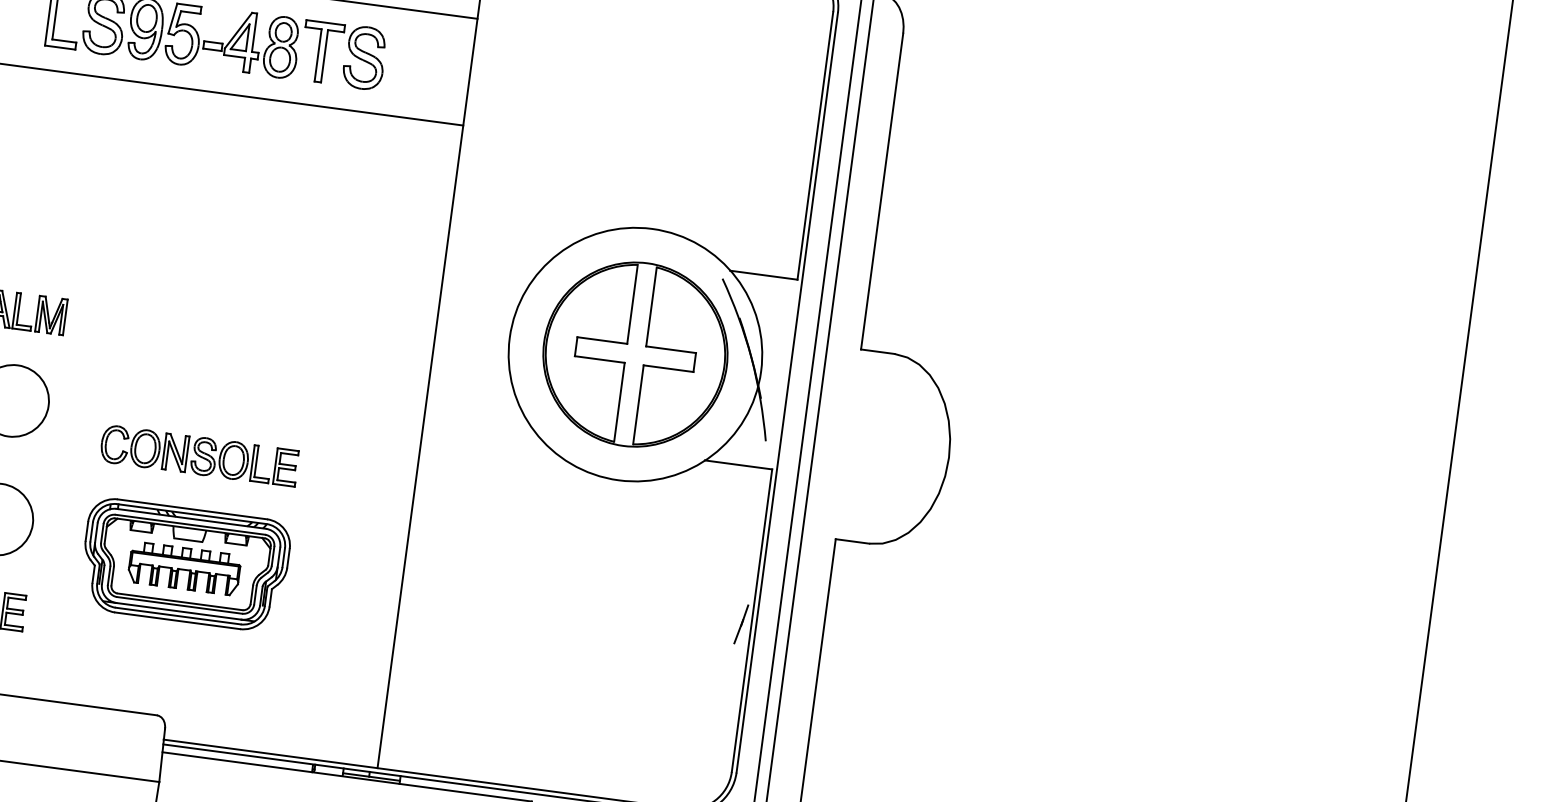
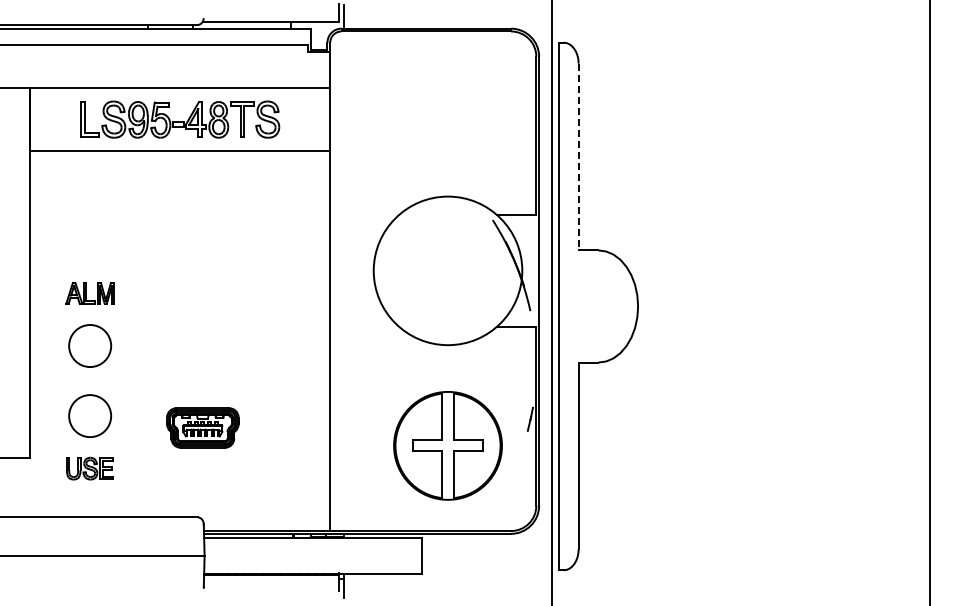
line: (881, 192) -> (578, 157), solid -> dashed
part: (634, 353) -> (447, 445), moved
part: (199, 455) -> (202, 363), removed
part: (184, 564) -> (202, 427), size x0.6

